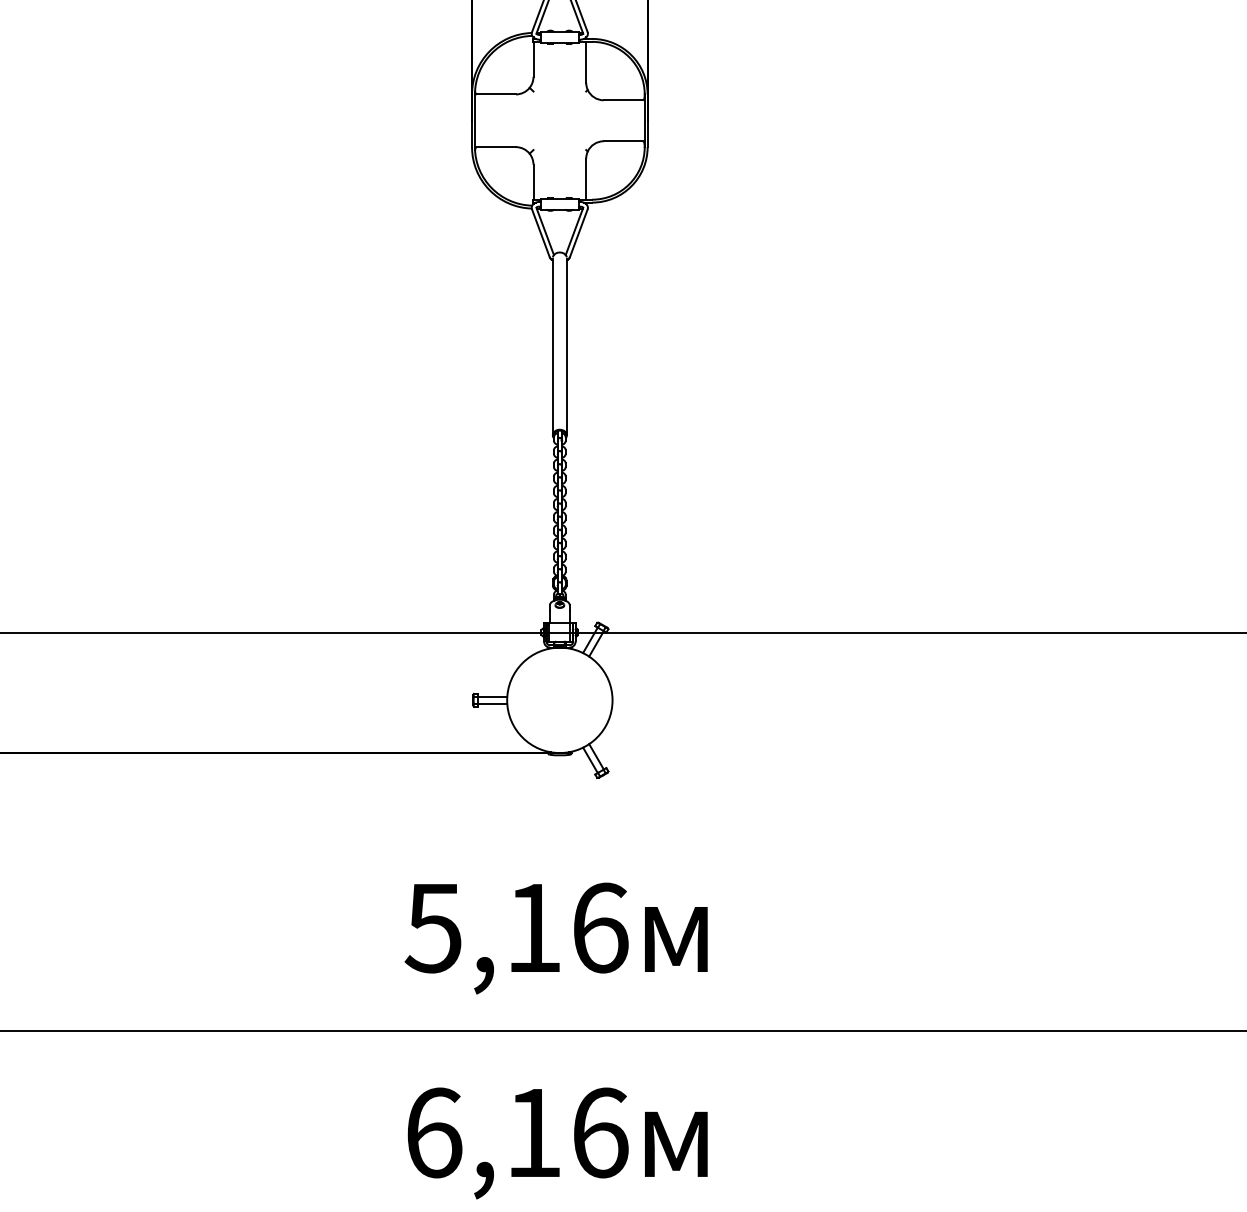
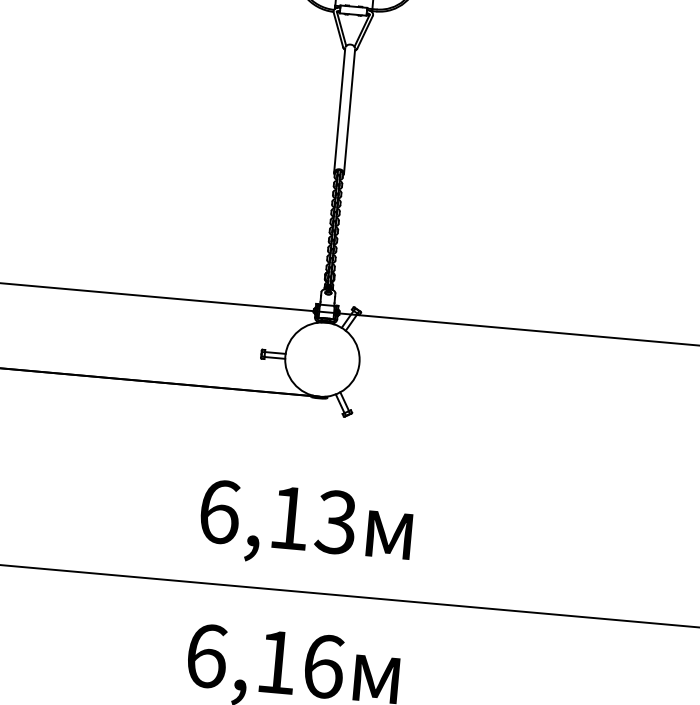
text: (516, 927) -> (277, 516), 5,16 -> 6,13

